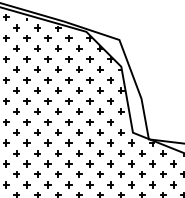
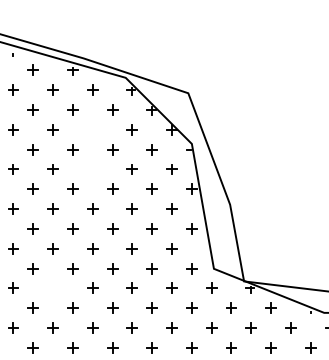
part: (68, 59) -> (91, 130), removed
part: (68, 80) -> (91, 169), removed
part: (47, 142) -> (52, 287), removed

